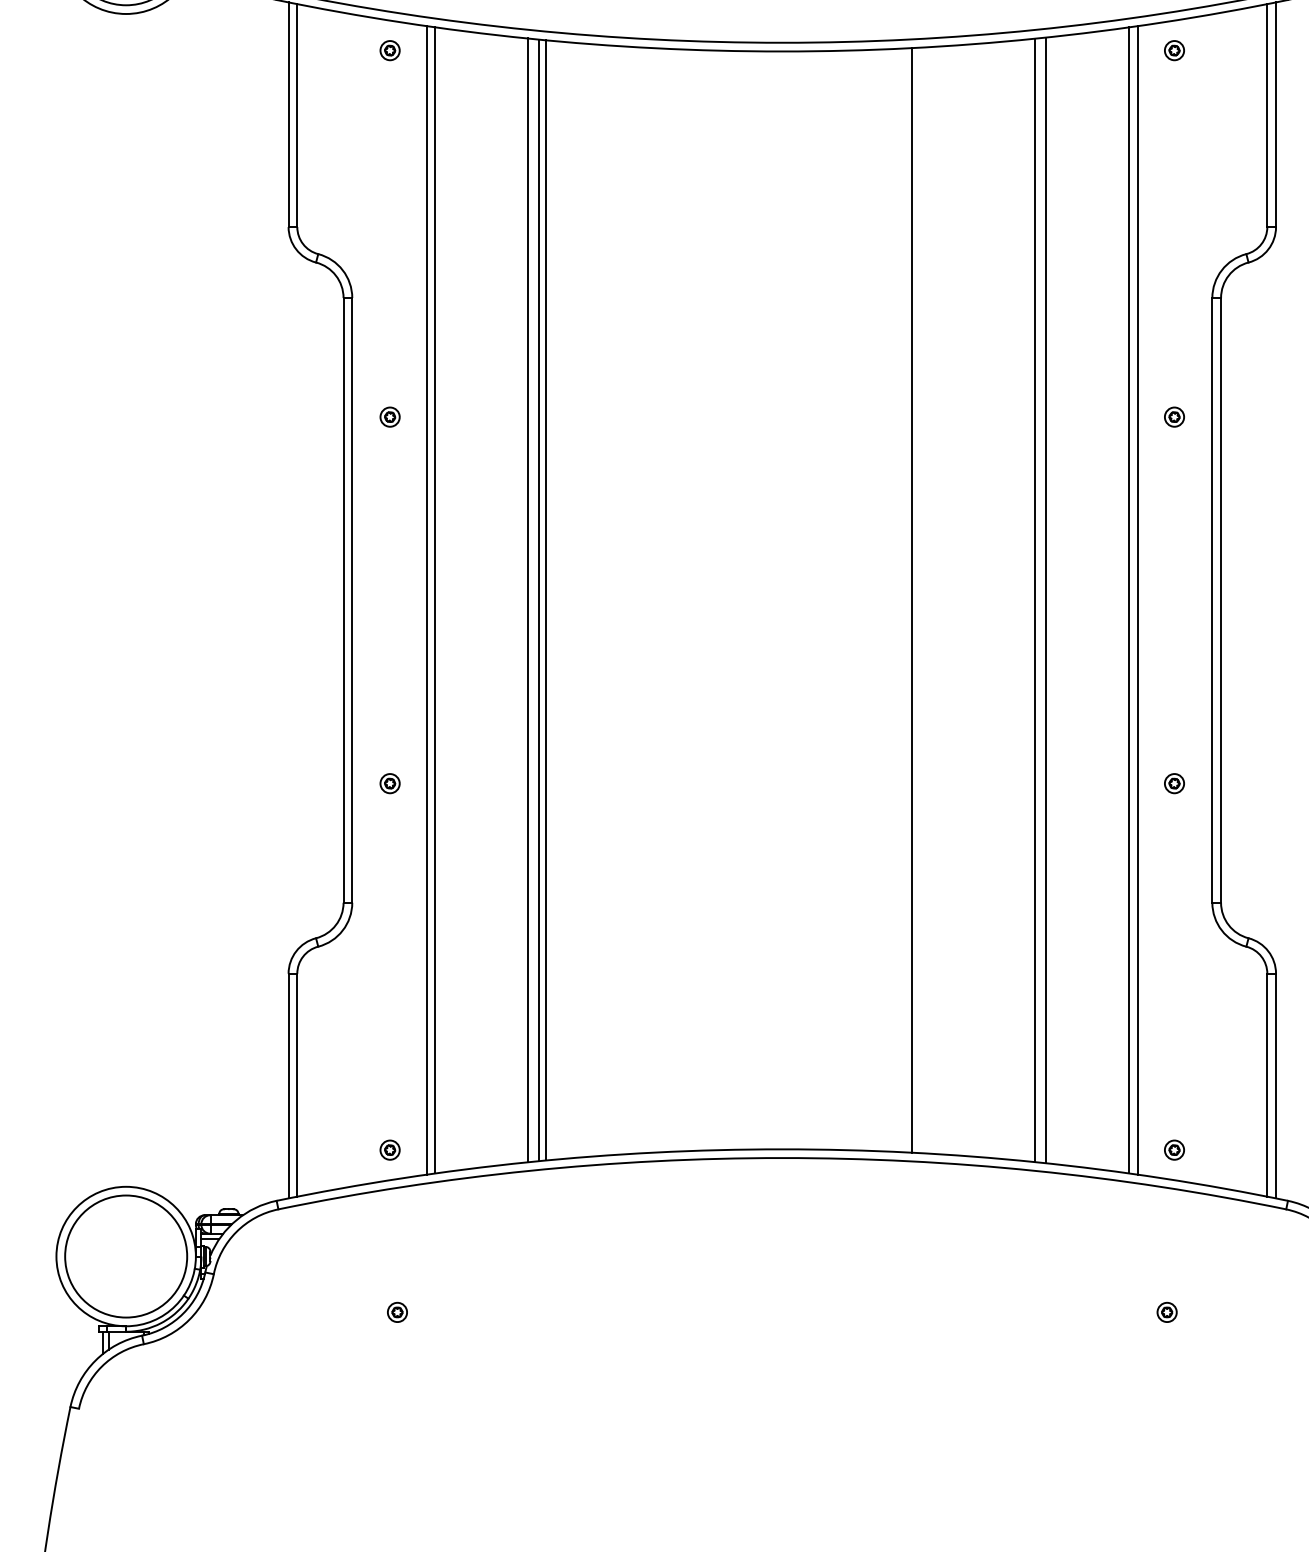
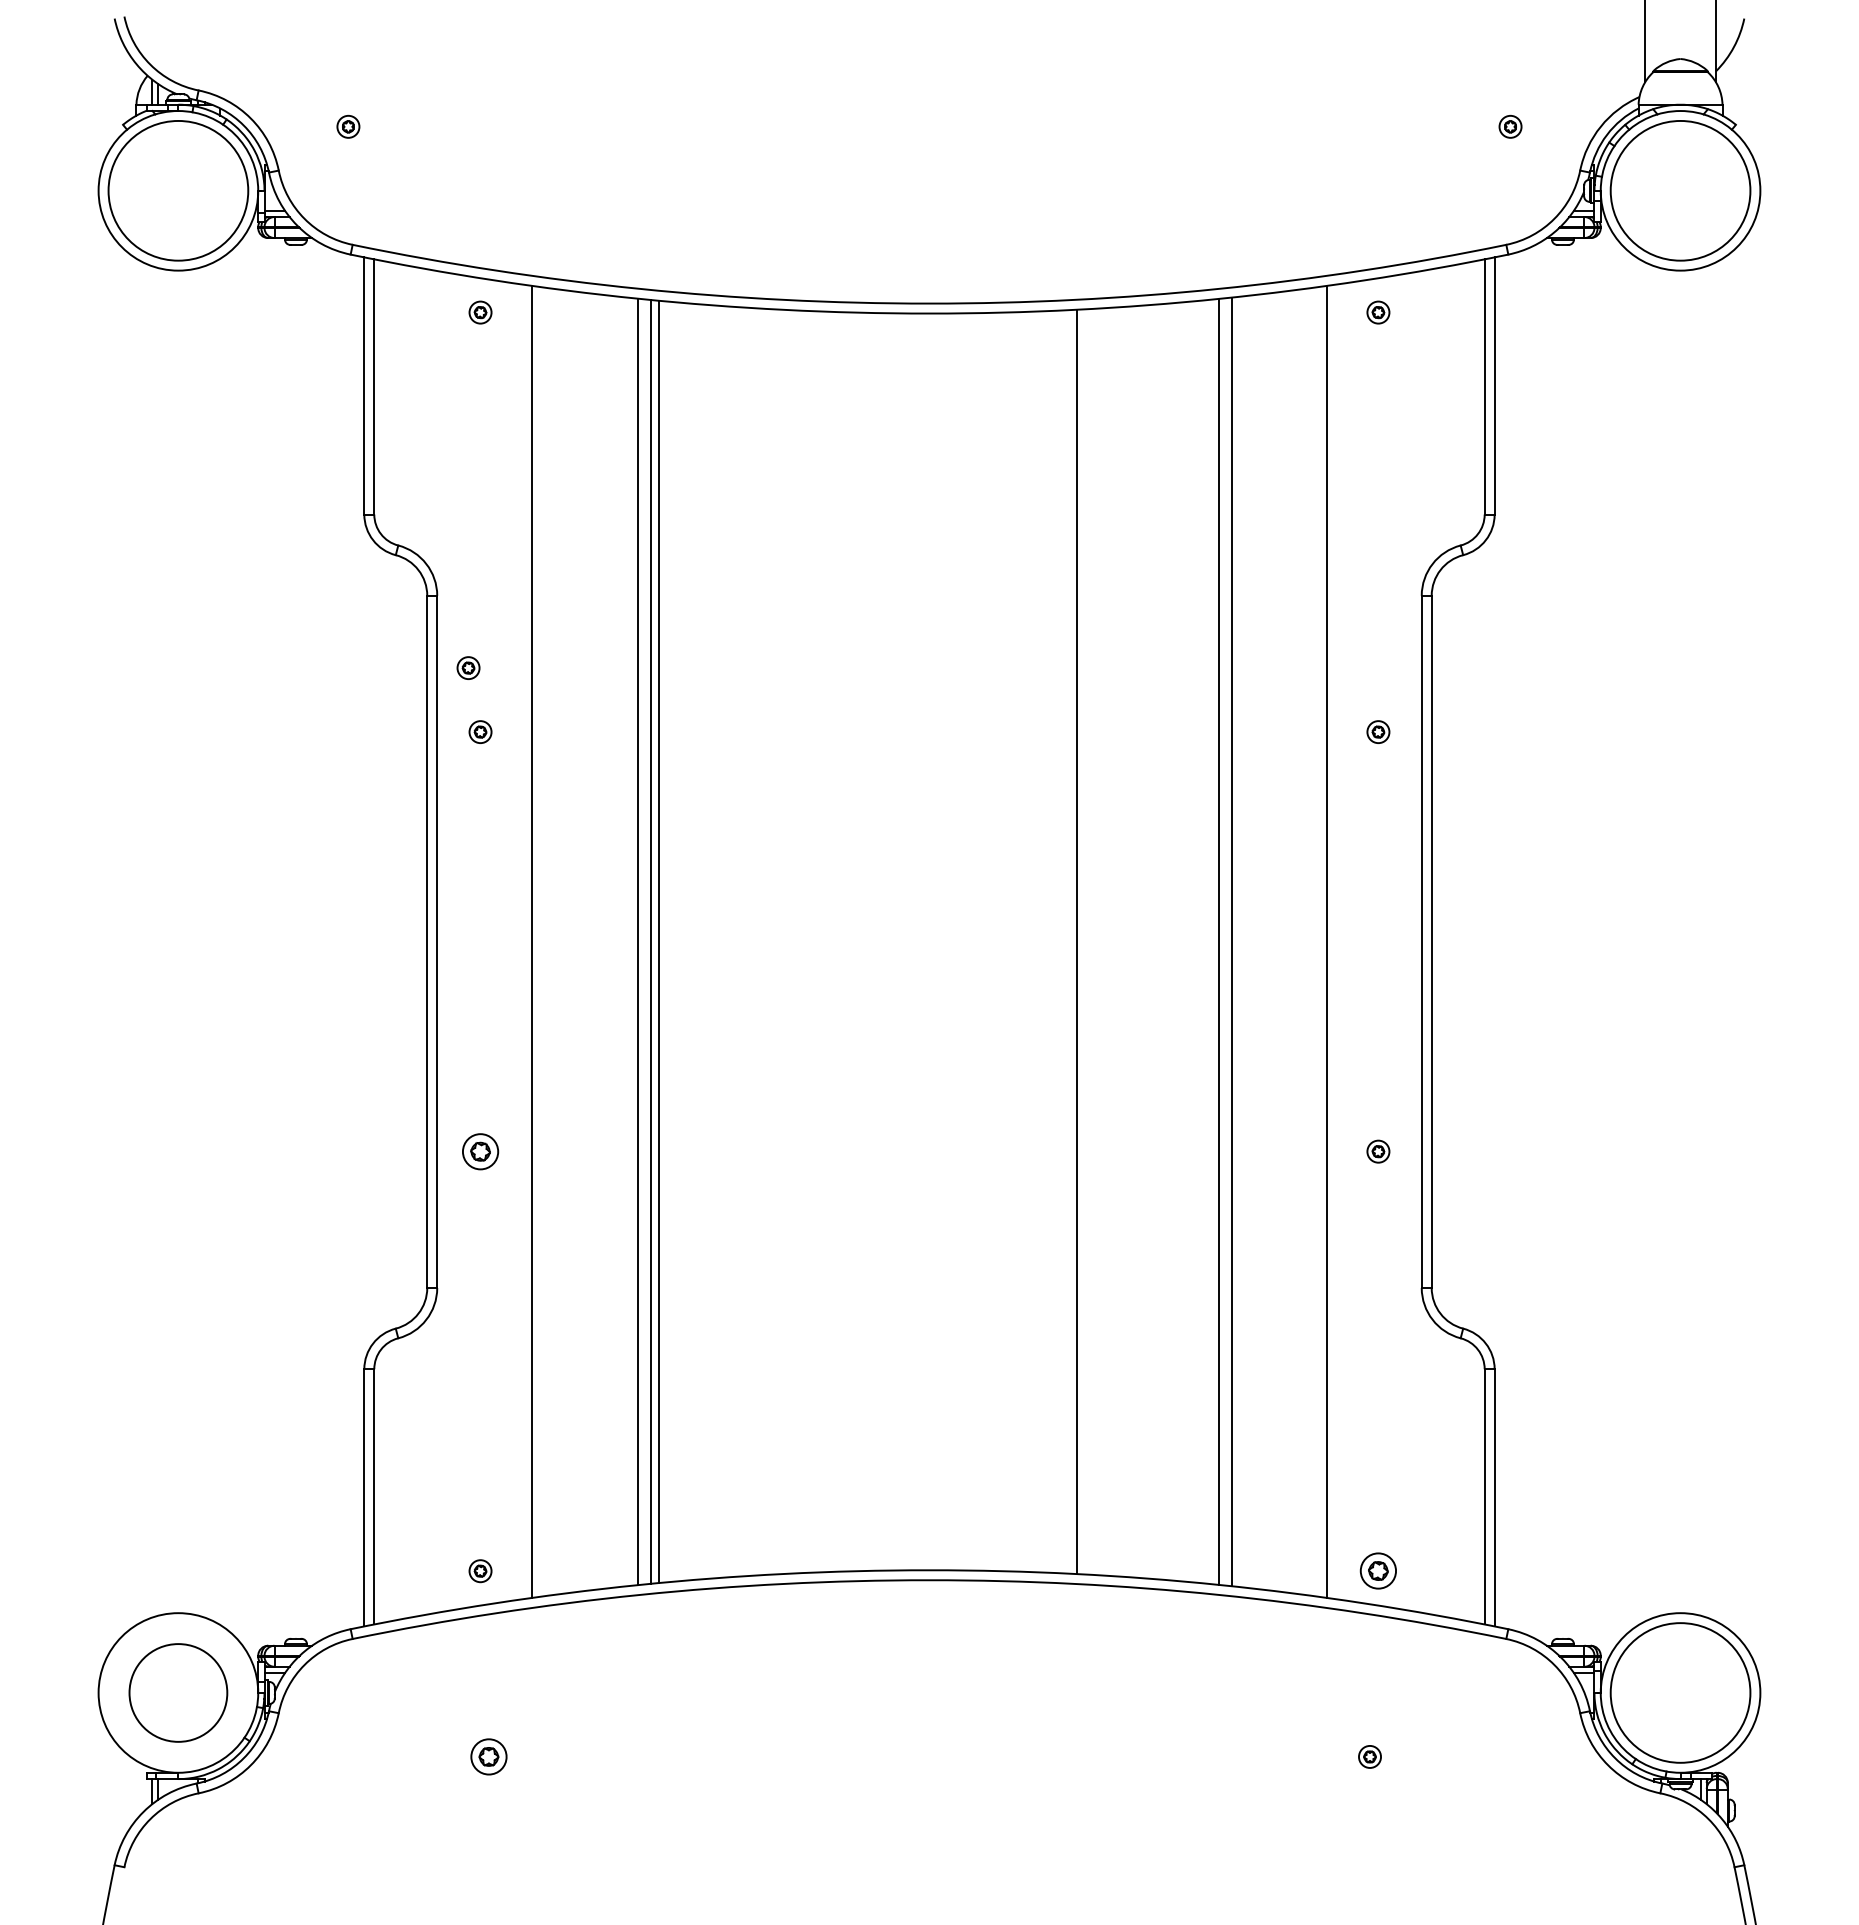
part: (379, 360) -> (468, 667), added
line: (426, 600) -> (522, 941), removed
line: (1137, 600) -> (1336, 941), removed
part: (390, 783) -> (480, 1151), size x1.6
part: (1174, 1150) -> (1378, 1571), size x1.6
circle: (126, 1256) -> (178, 1692), size x0.7
part: (397, 1312) -> (488, 1756), size x1.6

